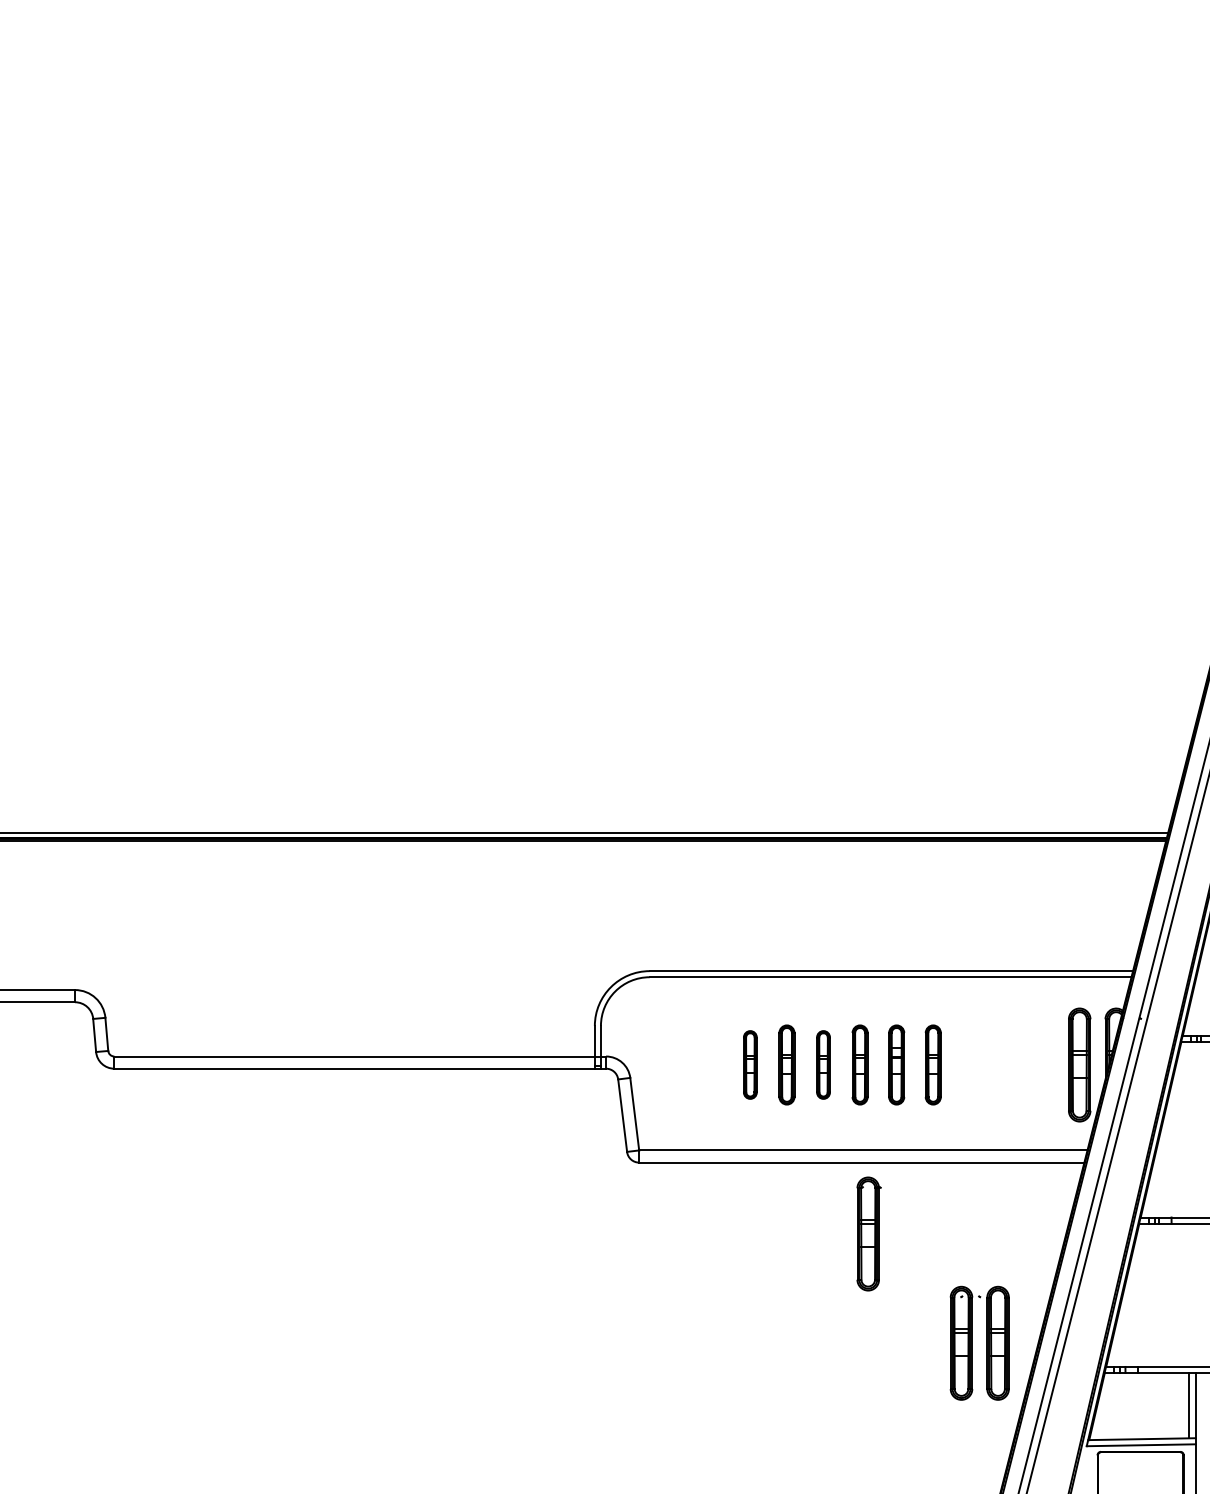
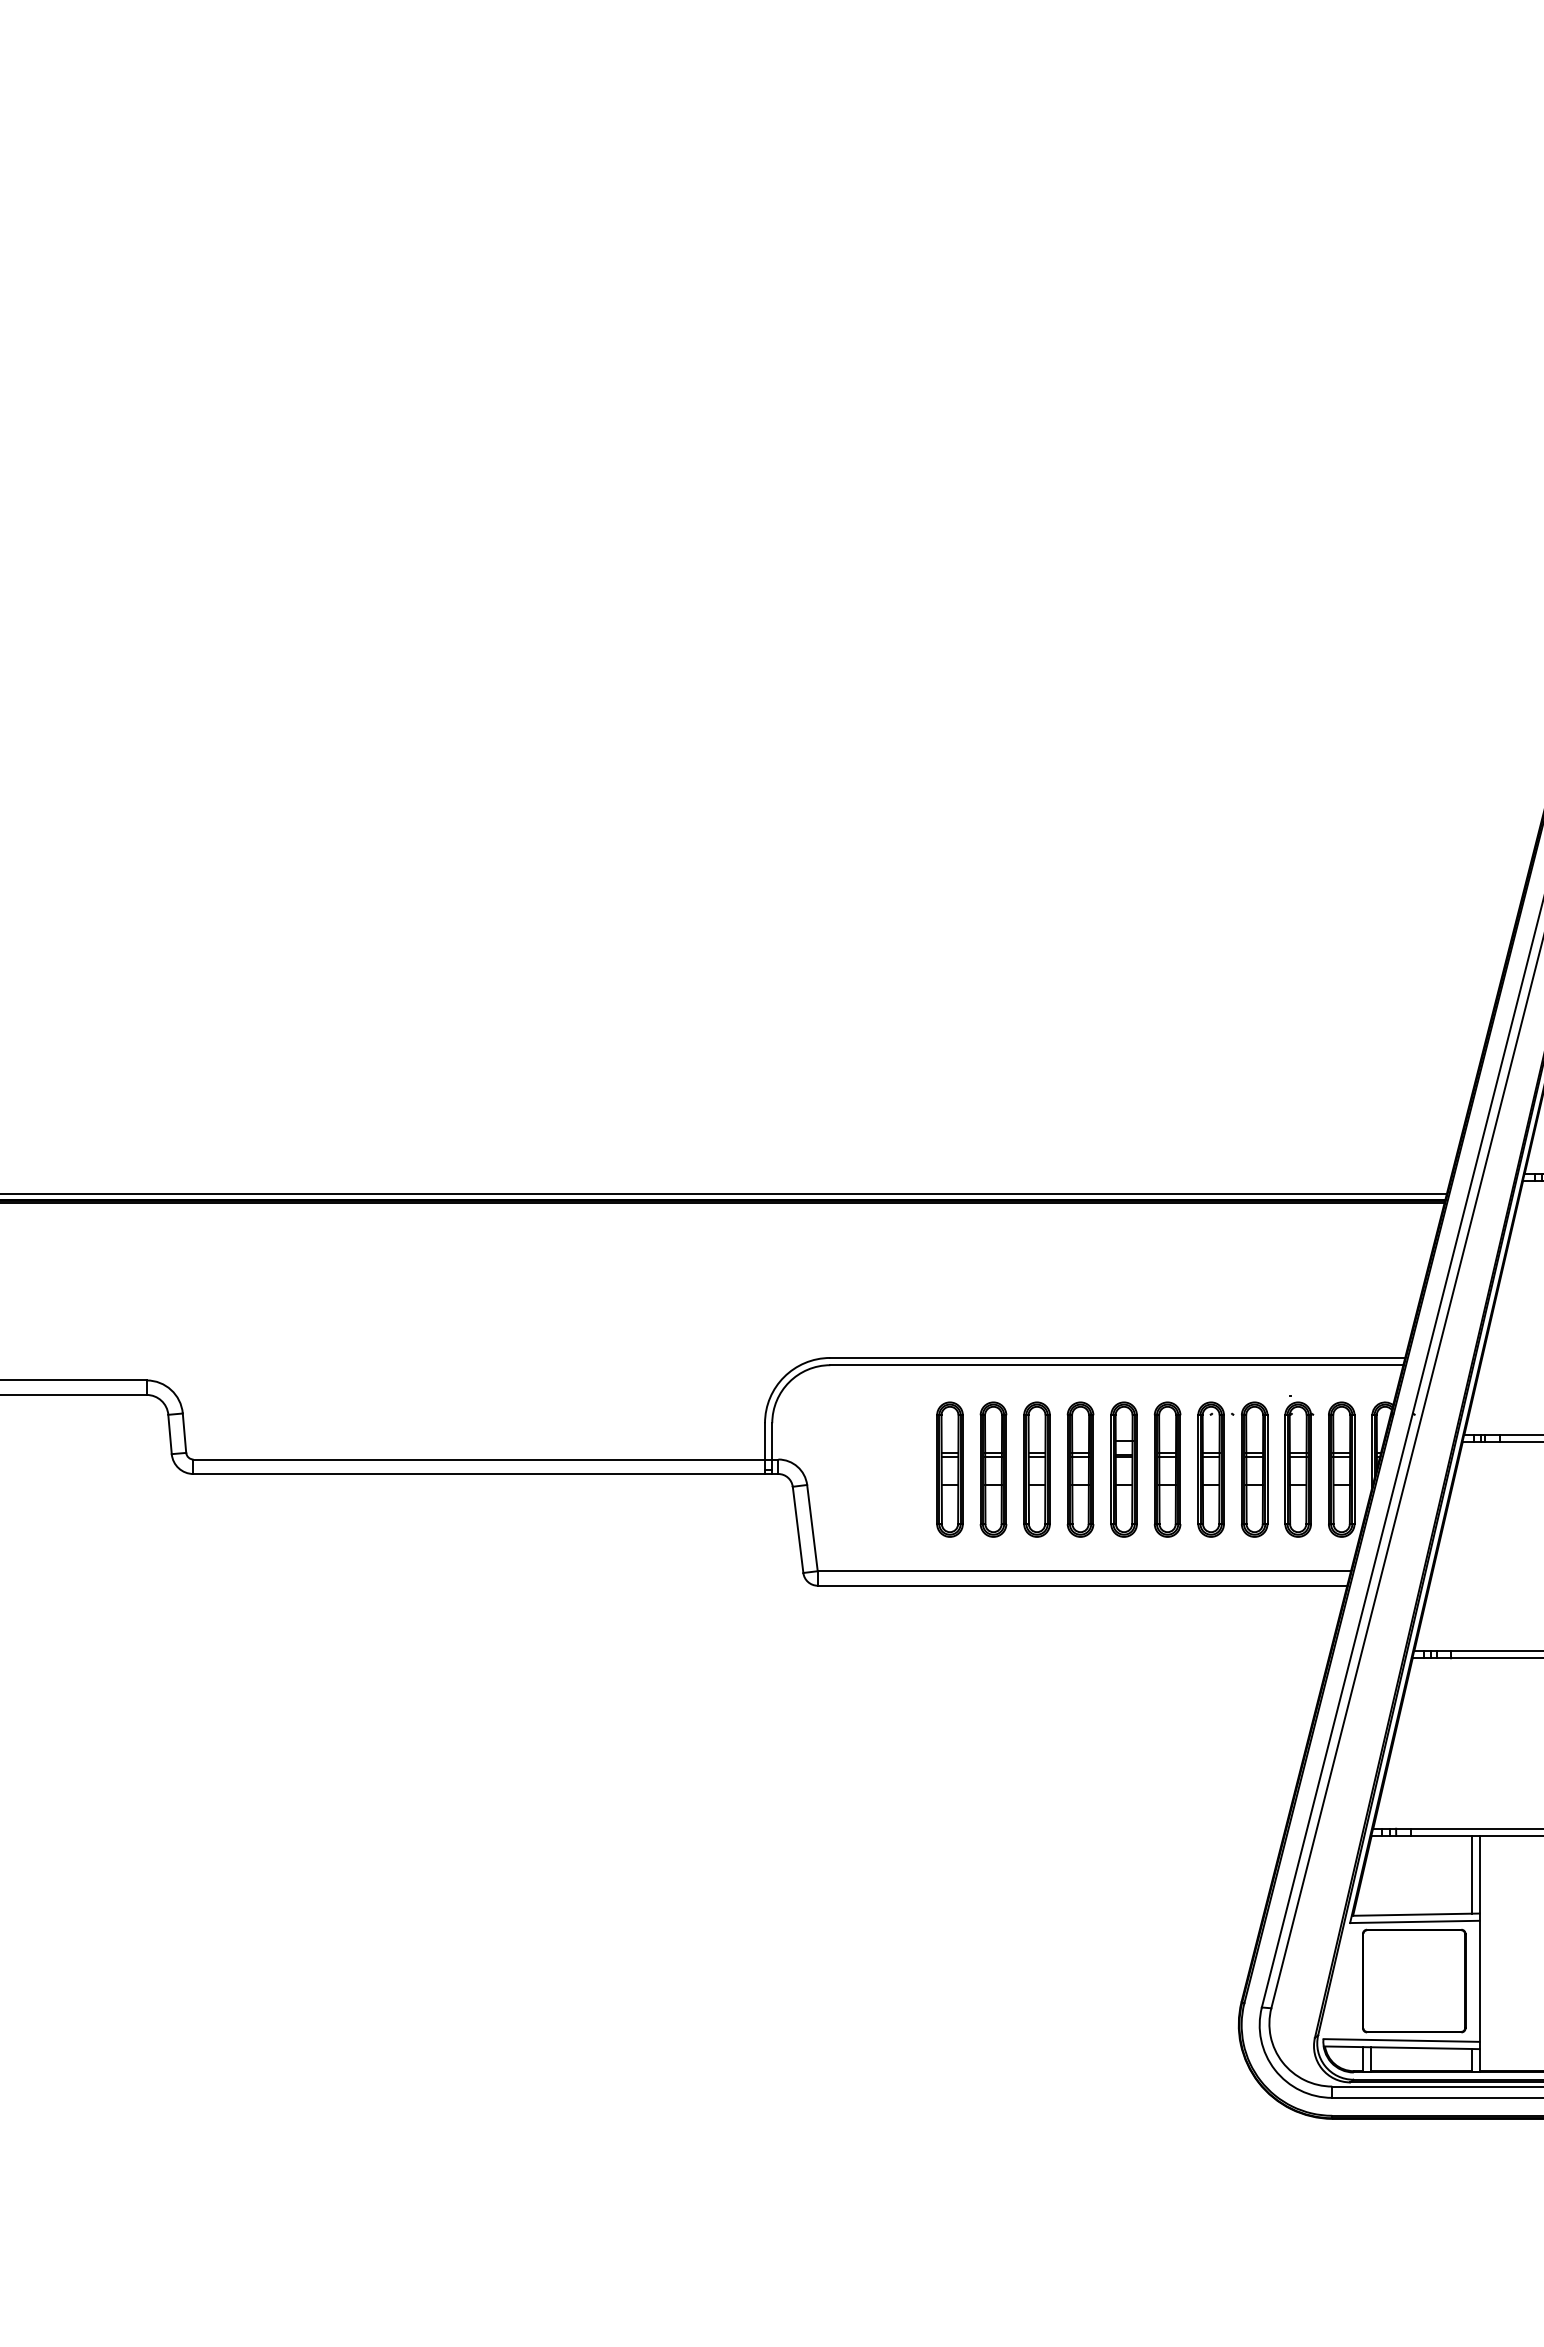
part: (749, 1064) -> (949, 1469), size x1.67
part: (786, 1064) -> (993, 1469), size x1.43
part: (823, 1064) -> (1036, 1469), size x1.67
part: (860, 1064) -> (1080, 1469), size x1.43
part: (896, 1064) -> (1123, 1469), size x1.43
part: (933, 1064) -> (1167, 1469), size x1.43
part: (869, 1231) -> (1299, 1466), moved
part: (972, 1343) -> (1224, 1469), moved

